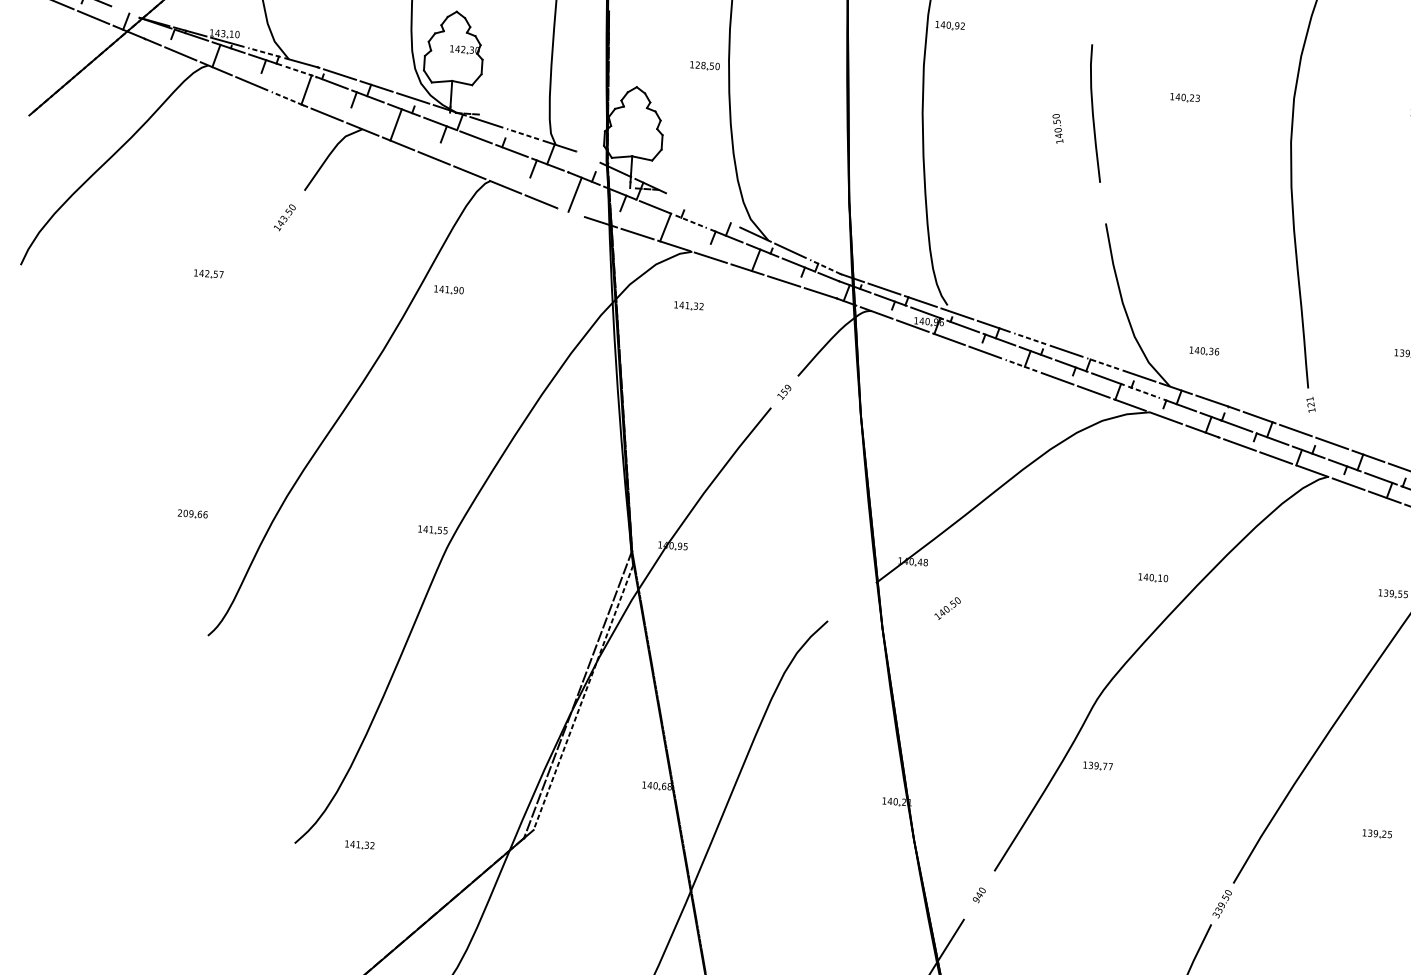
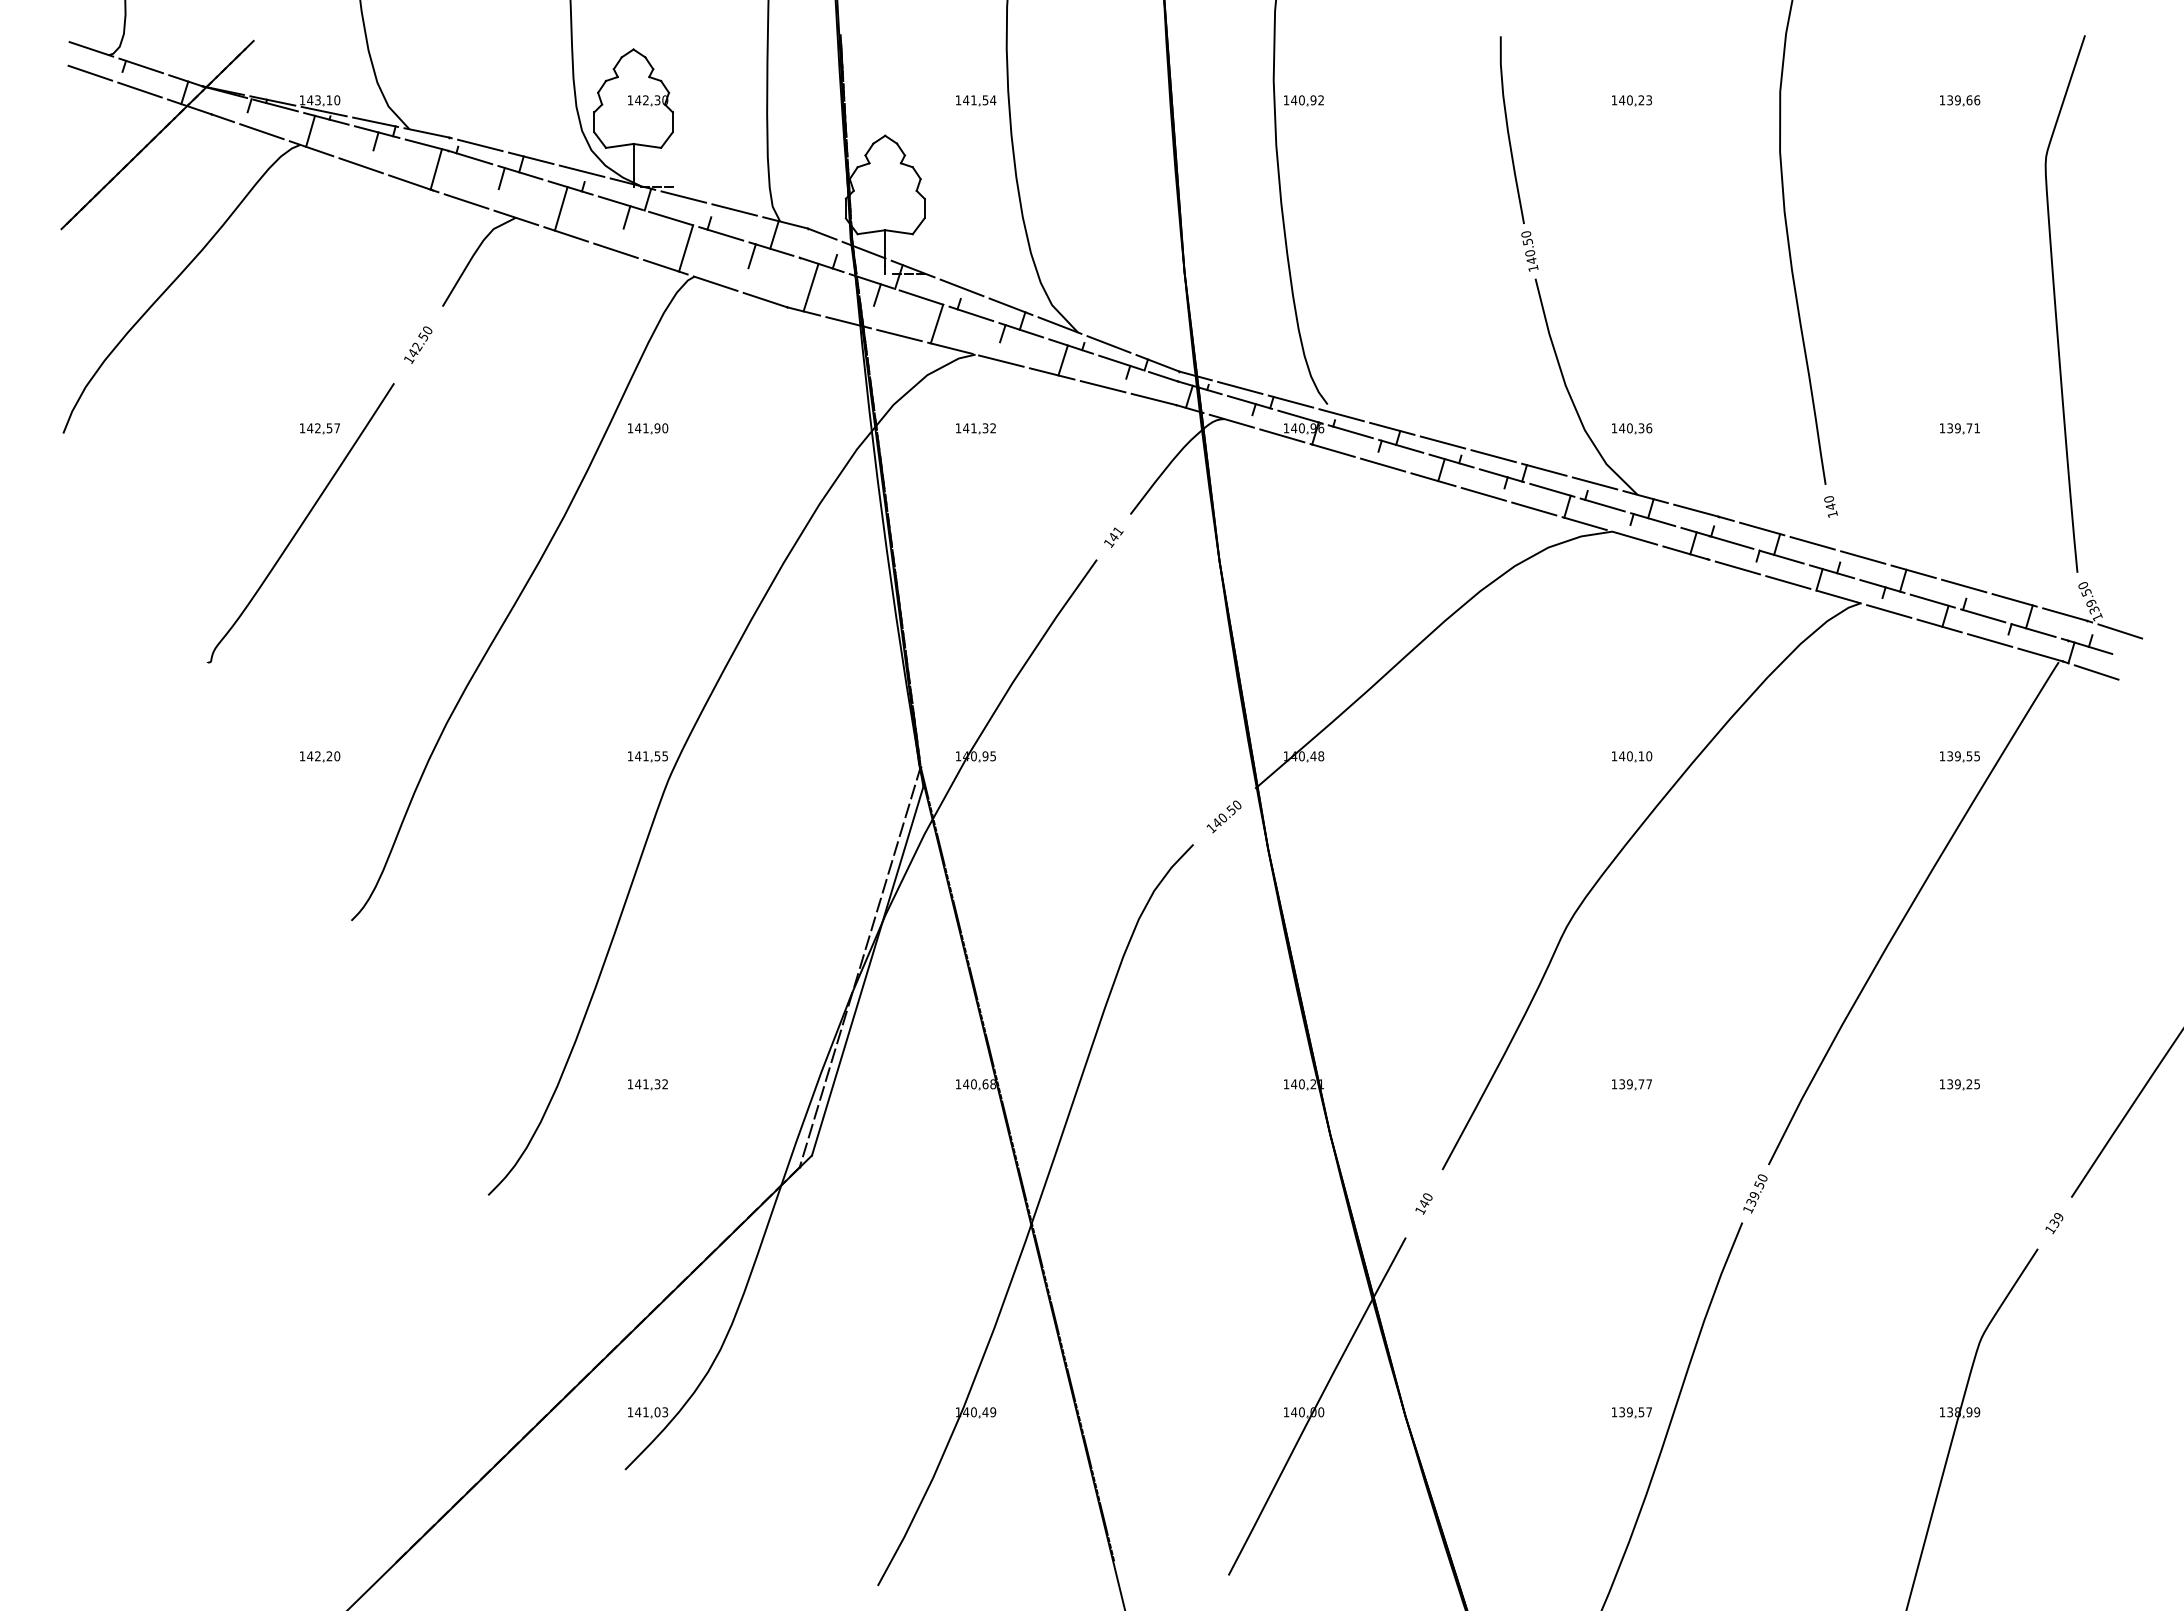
line: (127, 12) -> (185, 80), added
part: (949, 25) -> (1303, 100), moved
line: (264, 52) -> (375, 122), dashed -> solid
text: (707, 65) -> (979, 100), 128.50 -> 141.54
line: (300, 72) -> (426, 145), dashed -> solid
line: (287, 98) -> (410, 182), dashed -> solid
text: (1057, 128) -> (1529, 251), moved
line: (522, 133) -> (734, 209), dashed -> solid
line: (585, 155) -> (821, 233), added
line: (485, 160) -> (686, 248), added
line: (685, 201) -> (961, 287), added
line: (568, 211) -> (803, 311), added
text: (284, 218) -> (417, 346), 143.50 -> 142.50
line: (720, 218) -> (1010, 306), added
line: (691, 221) -> (971, 313), dashed -> solid
line: (825, 267) -> (1157, 363), dashed -> solid
line: (1029, 338) -> (1442, 442), dashed -> solid
curve: (190, 342) -> (301, 523), added
part: (1204, 351) -> (1632, 428), moved
line: (1103, 363) -> (1544, 469), dashed -> solid
line: (1021, 365) -> (1433, 479), dashed -> solid
text: (786, 390) -> (1115, 534), 159 -> 141
line: (1143, 392) -> (1602, 505), dashed -> solid
text: (1310, 401) -> (1830, 502), 121 -> 140
text: (192, 514) -> (319, 756), 209.66 -> 142.20
text: (947, 608) -> (1223, 816), moved
line: (583, 698) -> (867, 971), dashed -> solid
part: (1097, 766) -> (1631, 1084), moved
part: (359, 844) -> (647, 1084), moved
text: (976, 899) -> (1420, 1210), 940 -> 140
text: (1216, 915) -> (1748, 1209), 339.50 -> 139.50

